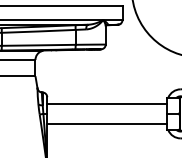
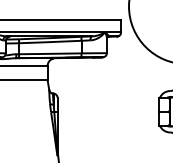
line: (106, 104) -> (107, 103), removed
line: (106, 124) -> (107, 120), removed

